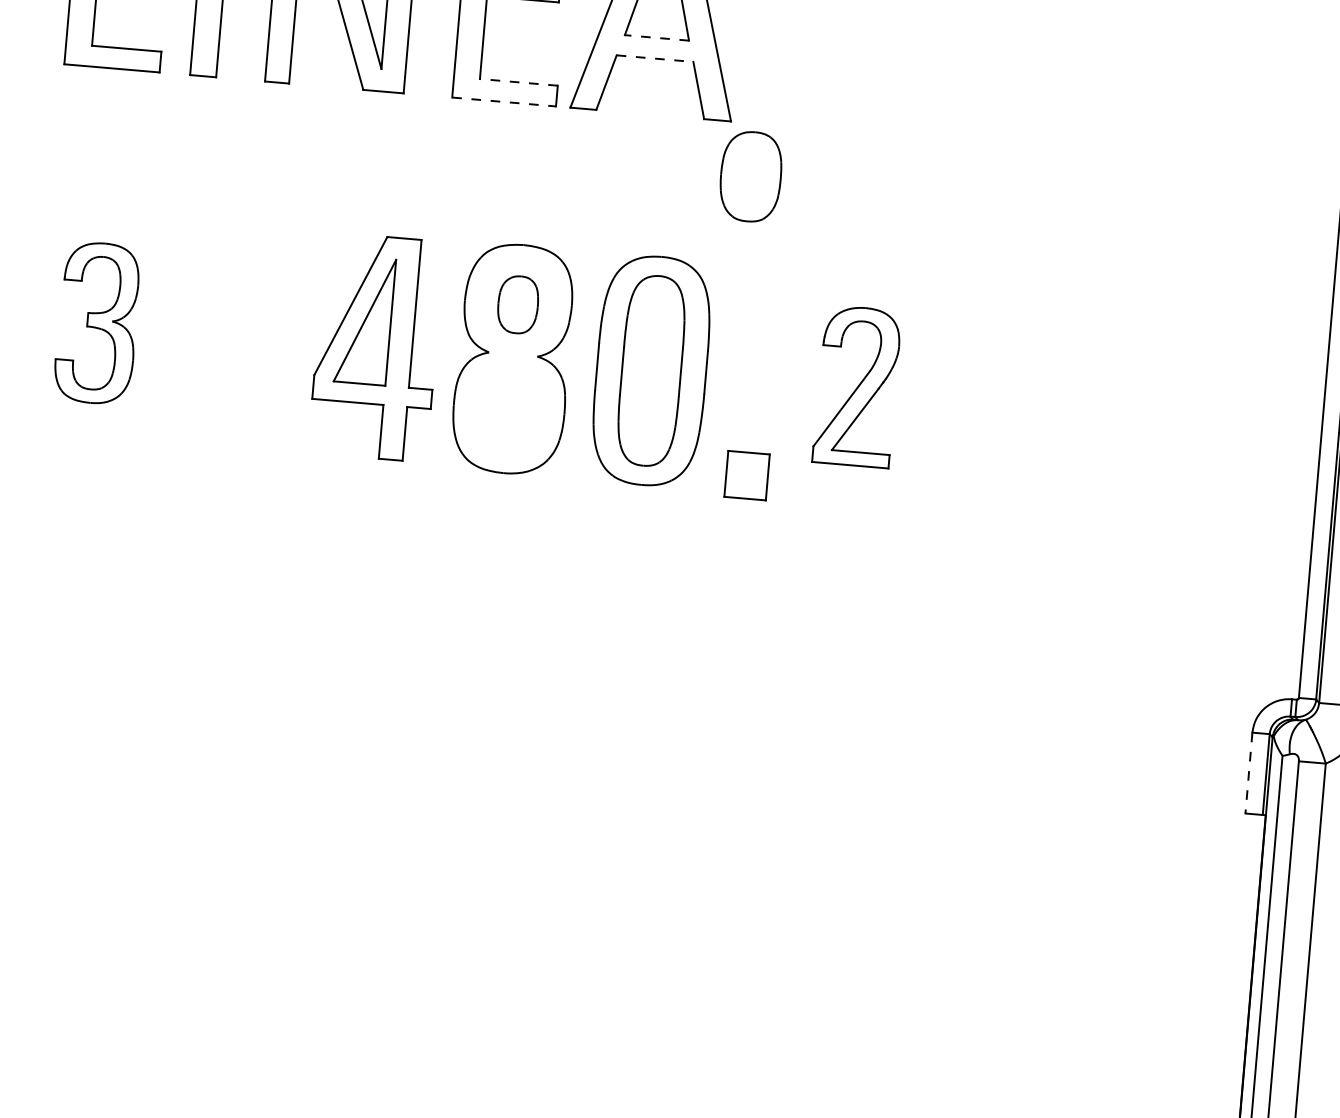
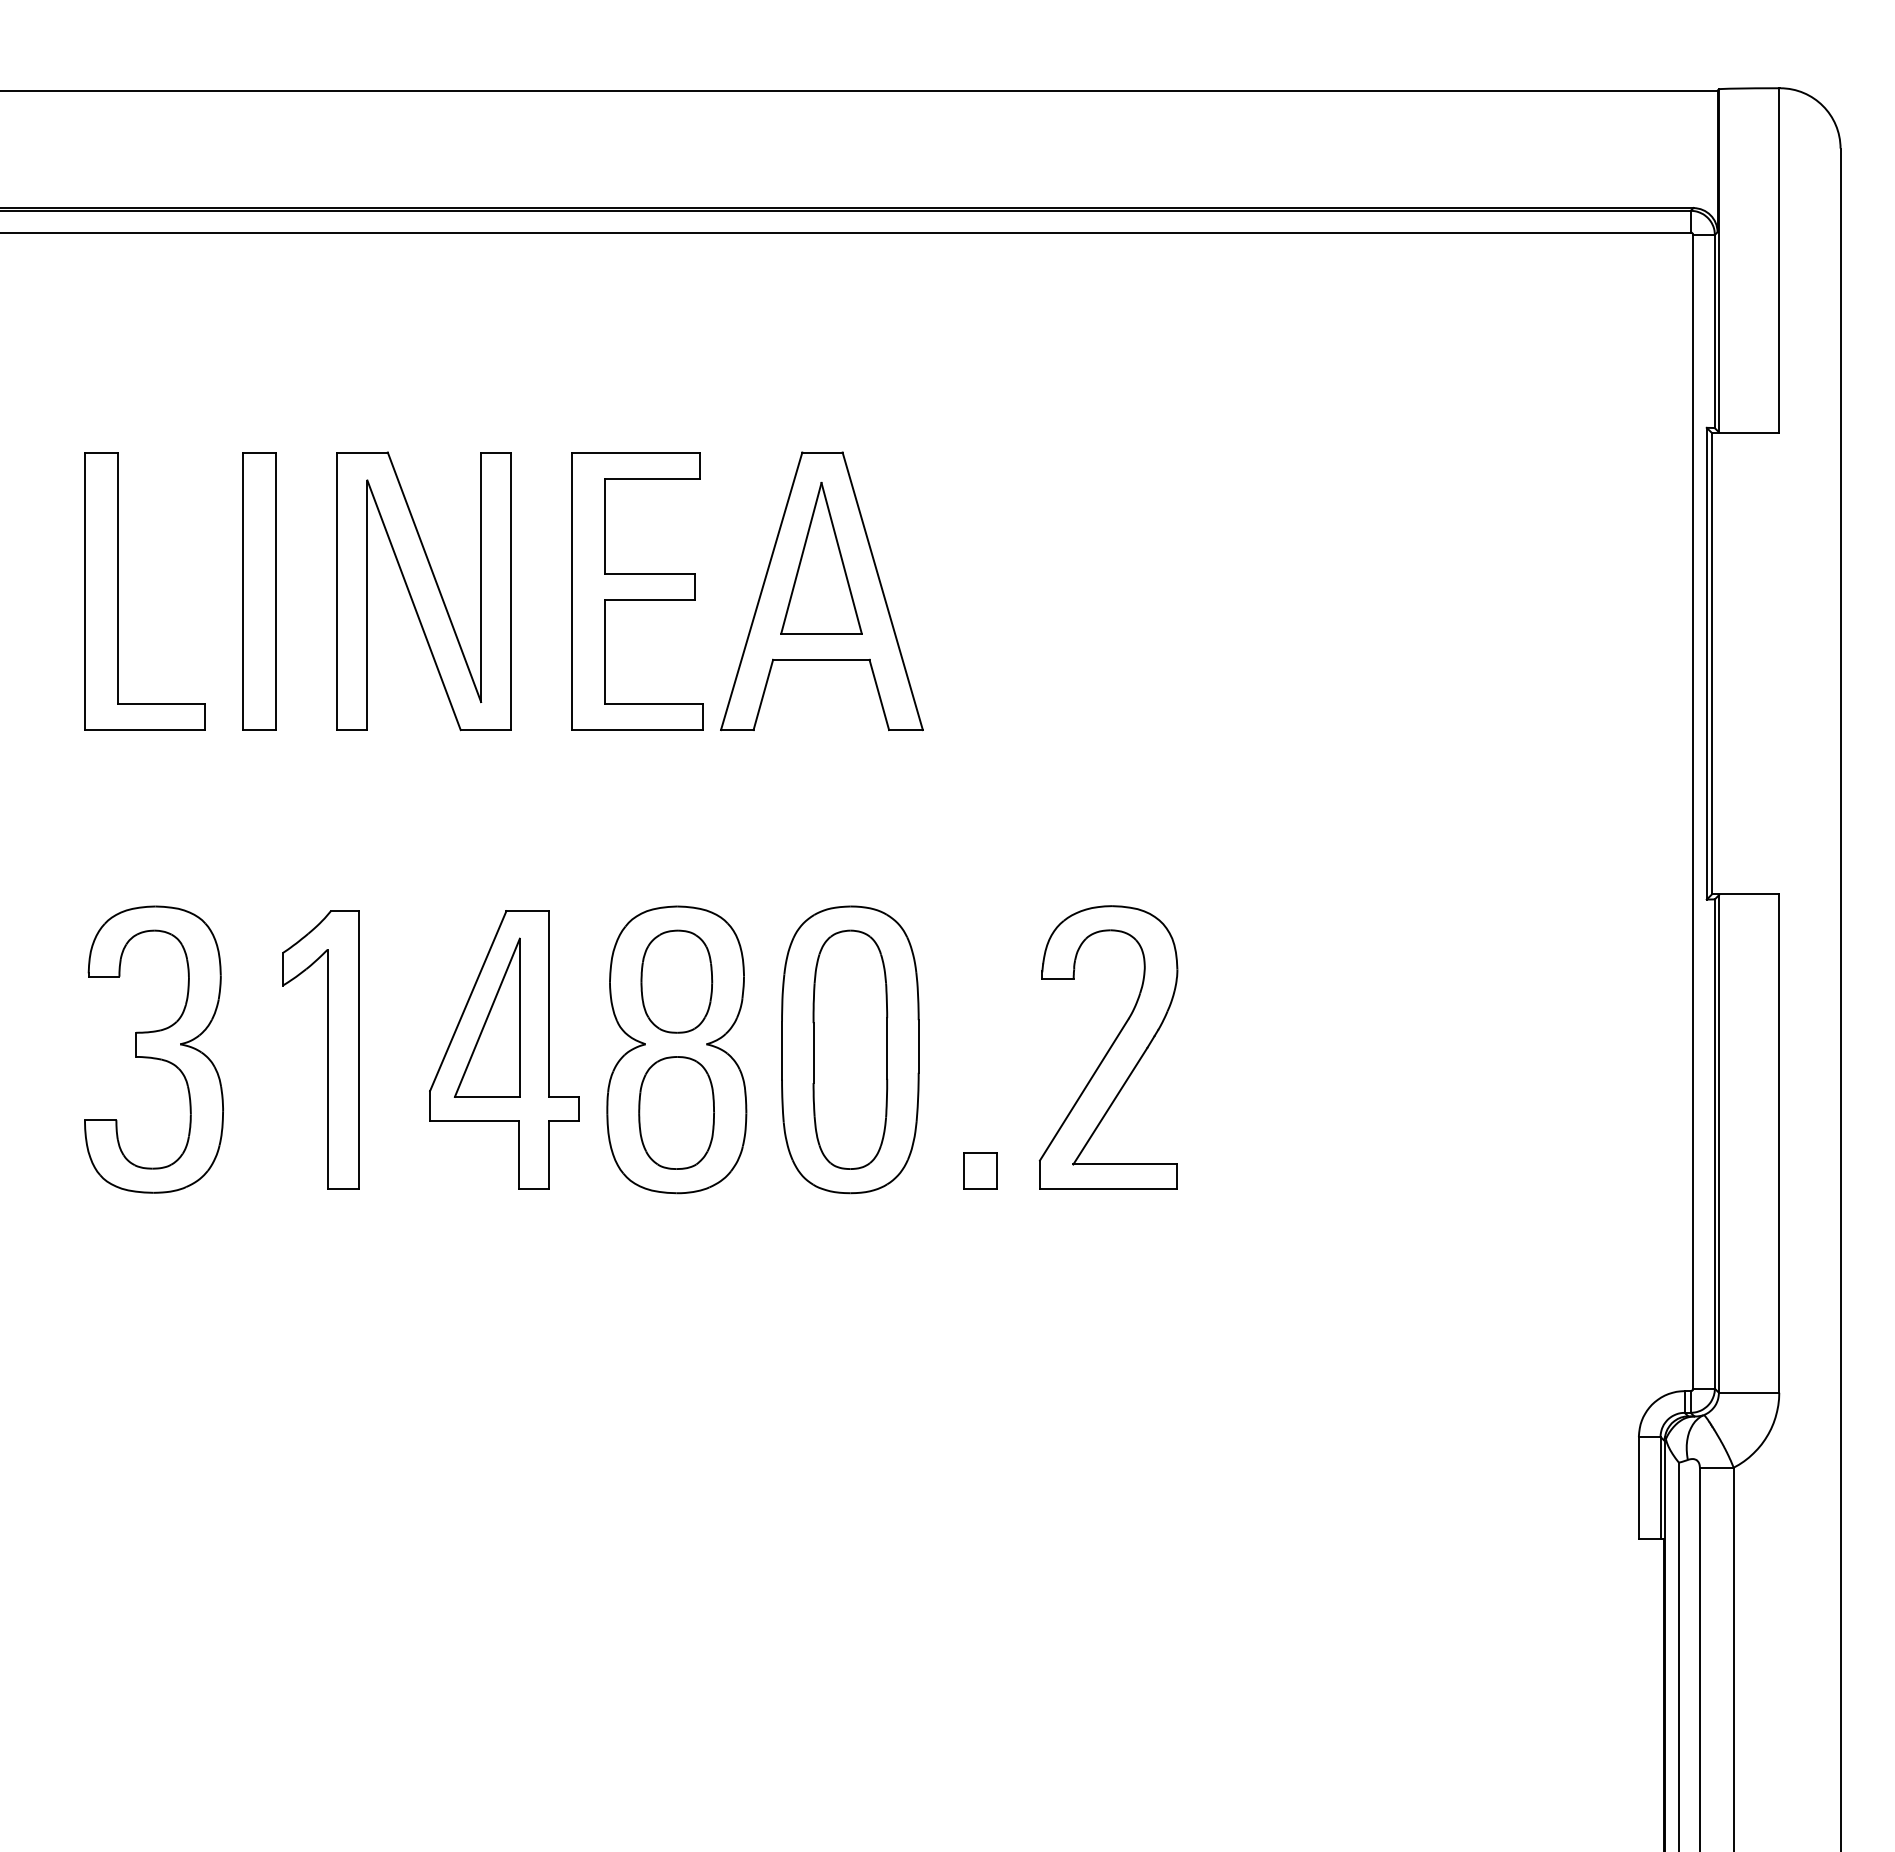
line: (656, 37) -> (821, 633), dashed -> solid
line: (655, 58) -> (821, 659), dashed -> solid
line: (518, 82) -> (653, 704), dashed -> solid
line: (504, 102) -> (638, 730), dashed -> solid
part: (750, 176) -> (676, 1112), moved
part: (517, 304) -> (676, 981), size x1.43
part: (97, 323) -> (153, 1049), size x1.43
part: (235, 334) -> (327, 1049), added
part: (857, 386) -> (1108, 1047), size x1.43
part: (746, 475) -> (980, 1170), size x0.62
line: (1248, 772) -> (1638, 1487), dashed -> solid

